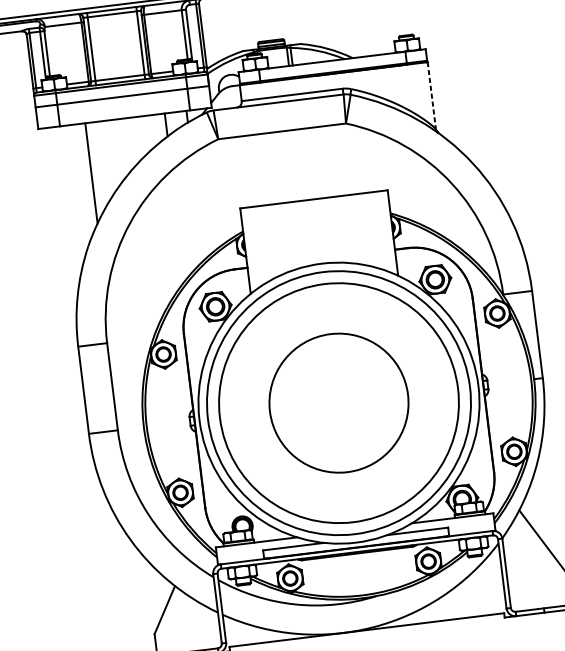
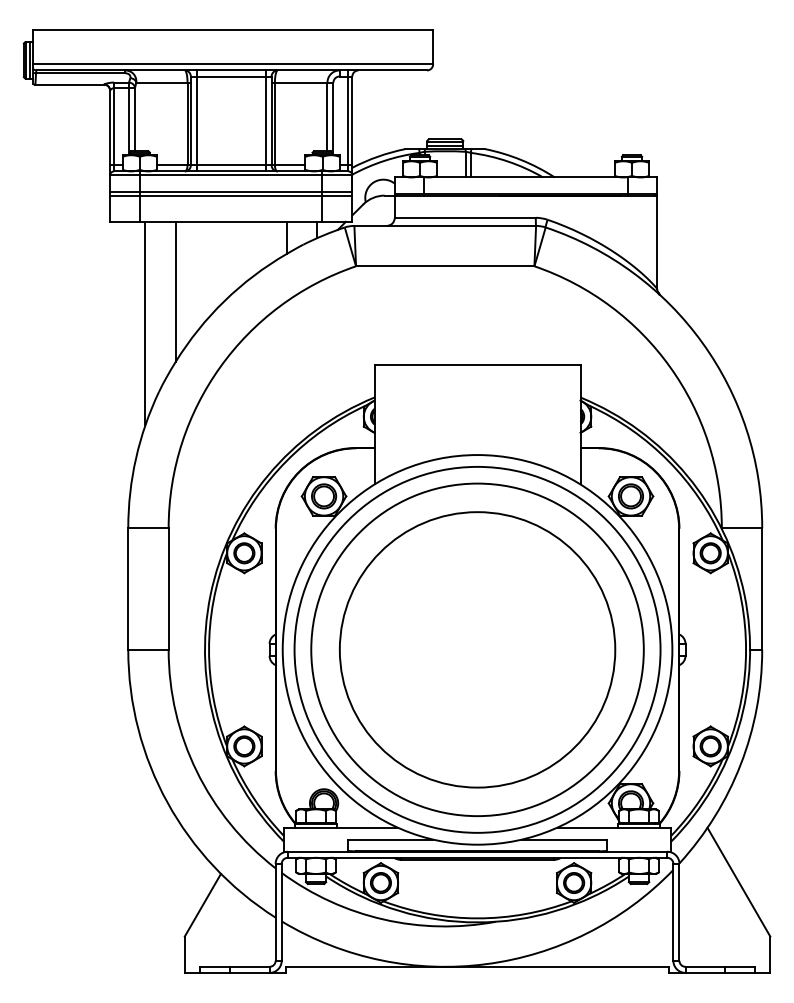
line: (432, 95) -> (657, 242), dashed -> solid
line: (122, 99) -> (231, 195), added
line: (72, 198) -> (145, 323), added
circle: (338, 402) -> (477, 649), size x1.43

